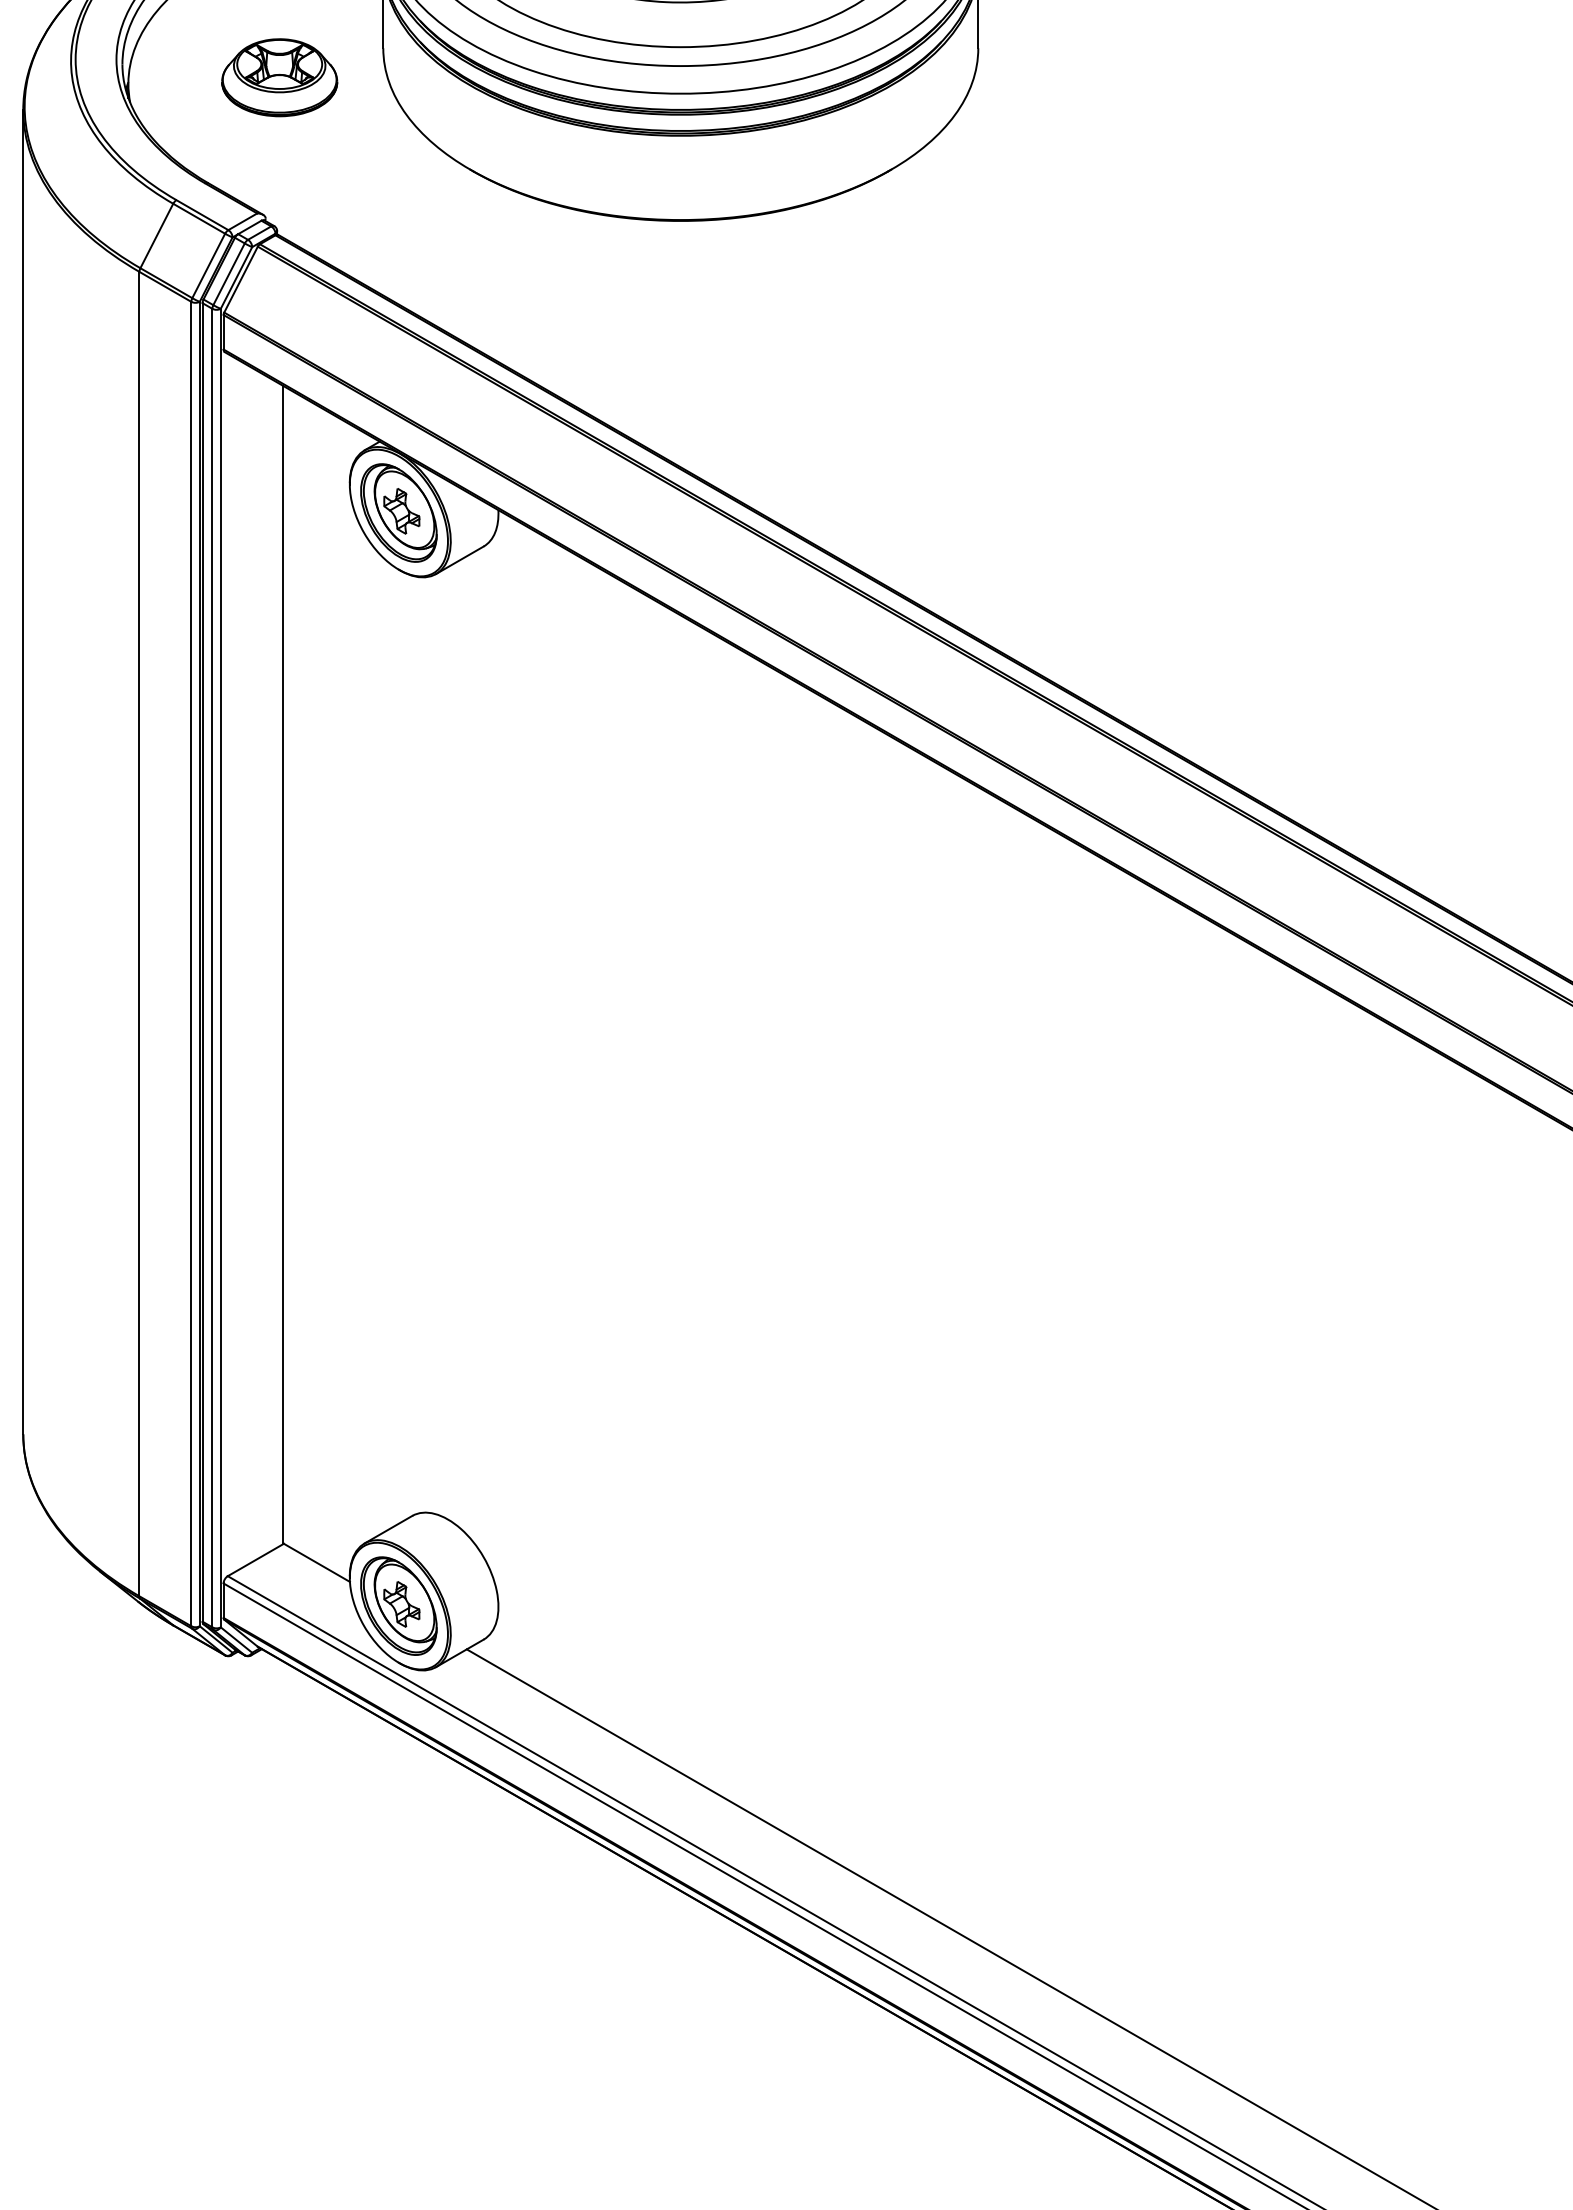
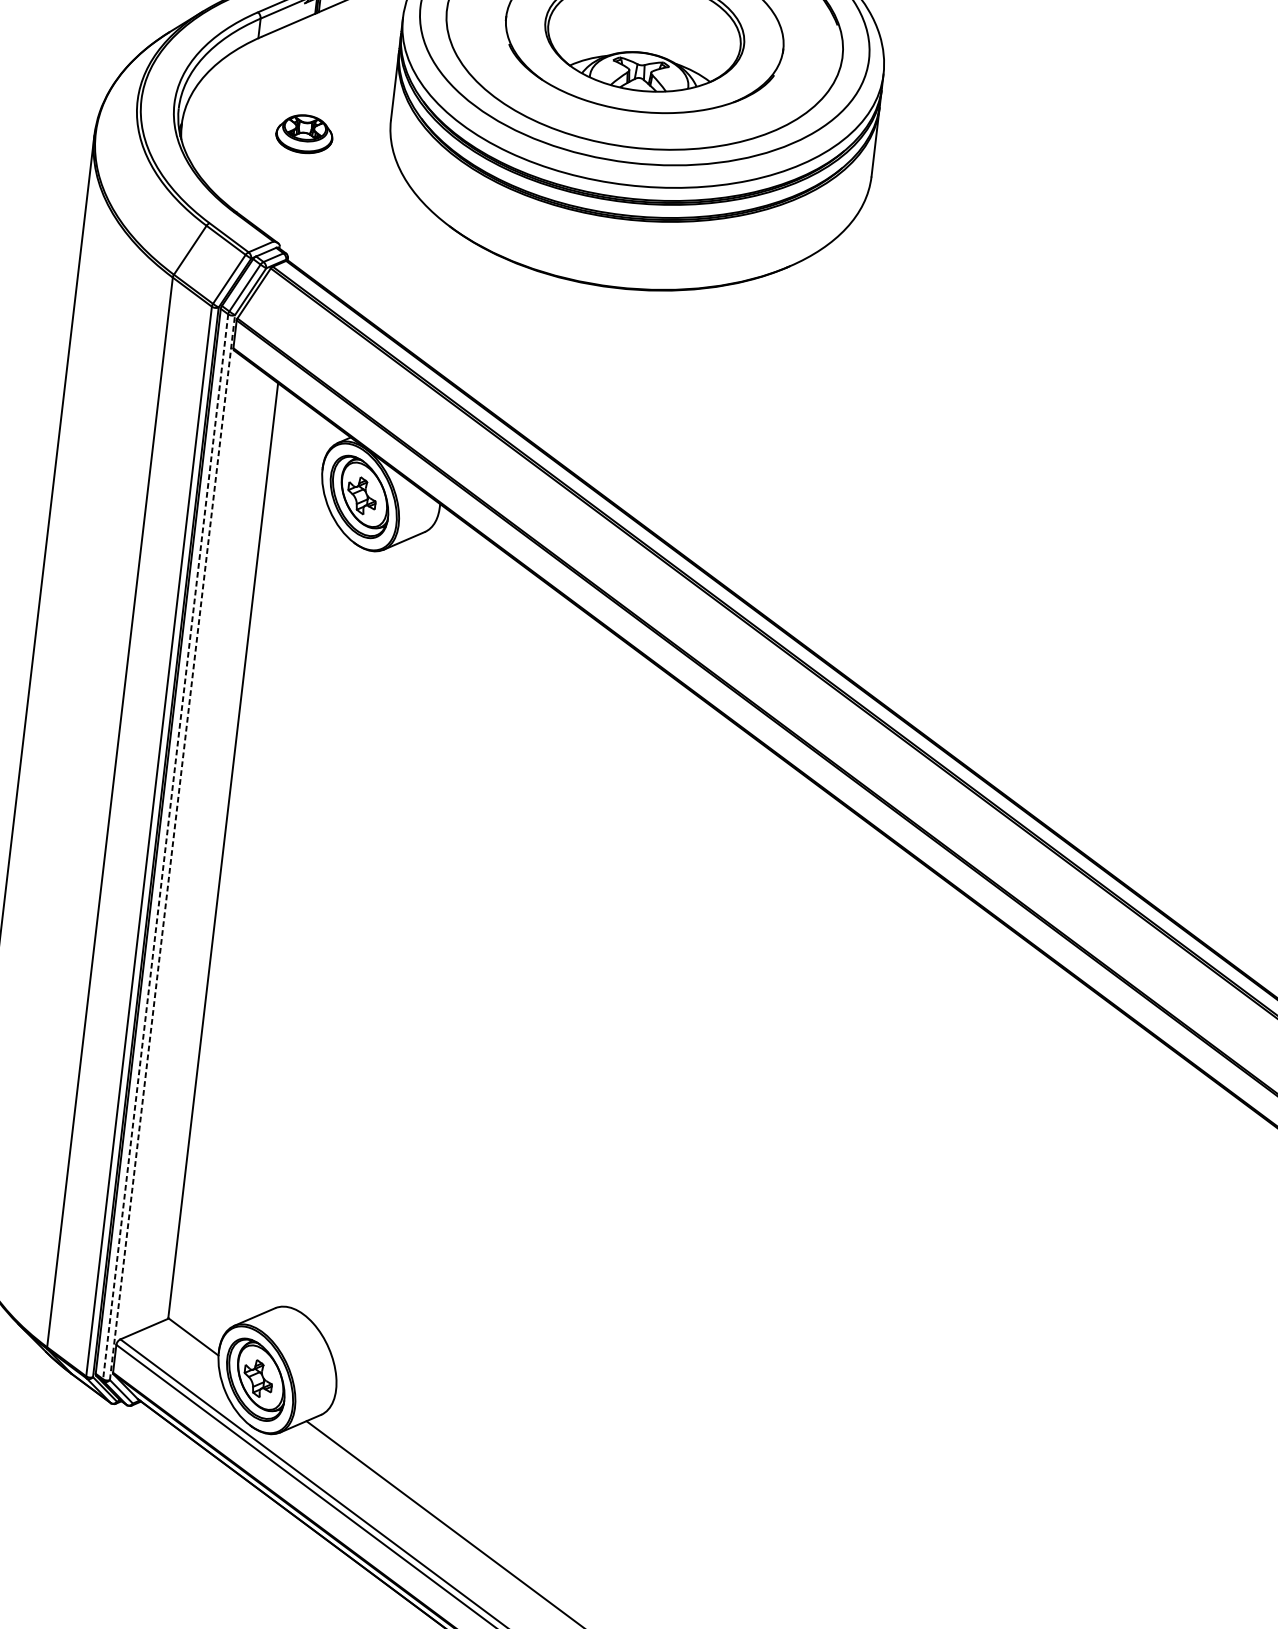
part: (279, 77) -> (304, 133), size x0.6
line: (220, 967) -> (172, 847), solid -> dashed
line: (212, 968) -> (165, 847), solid -> dashed

